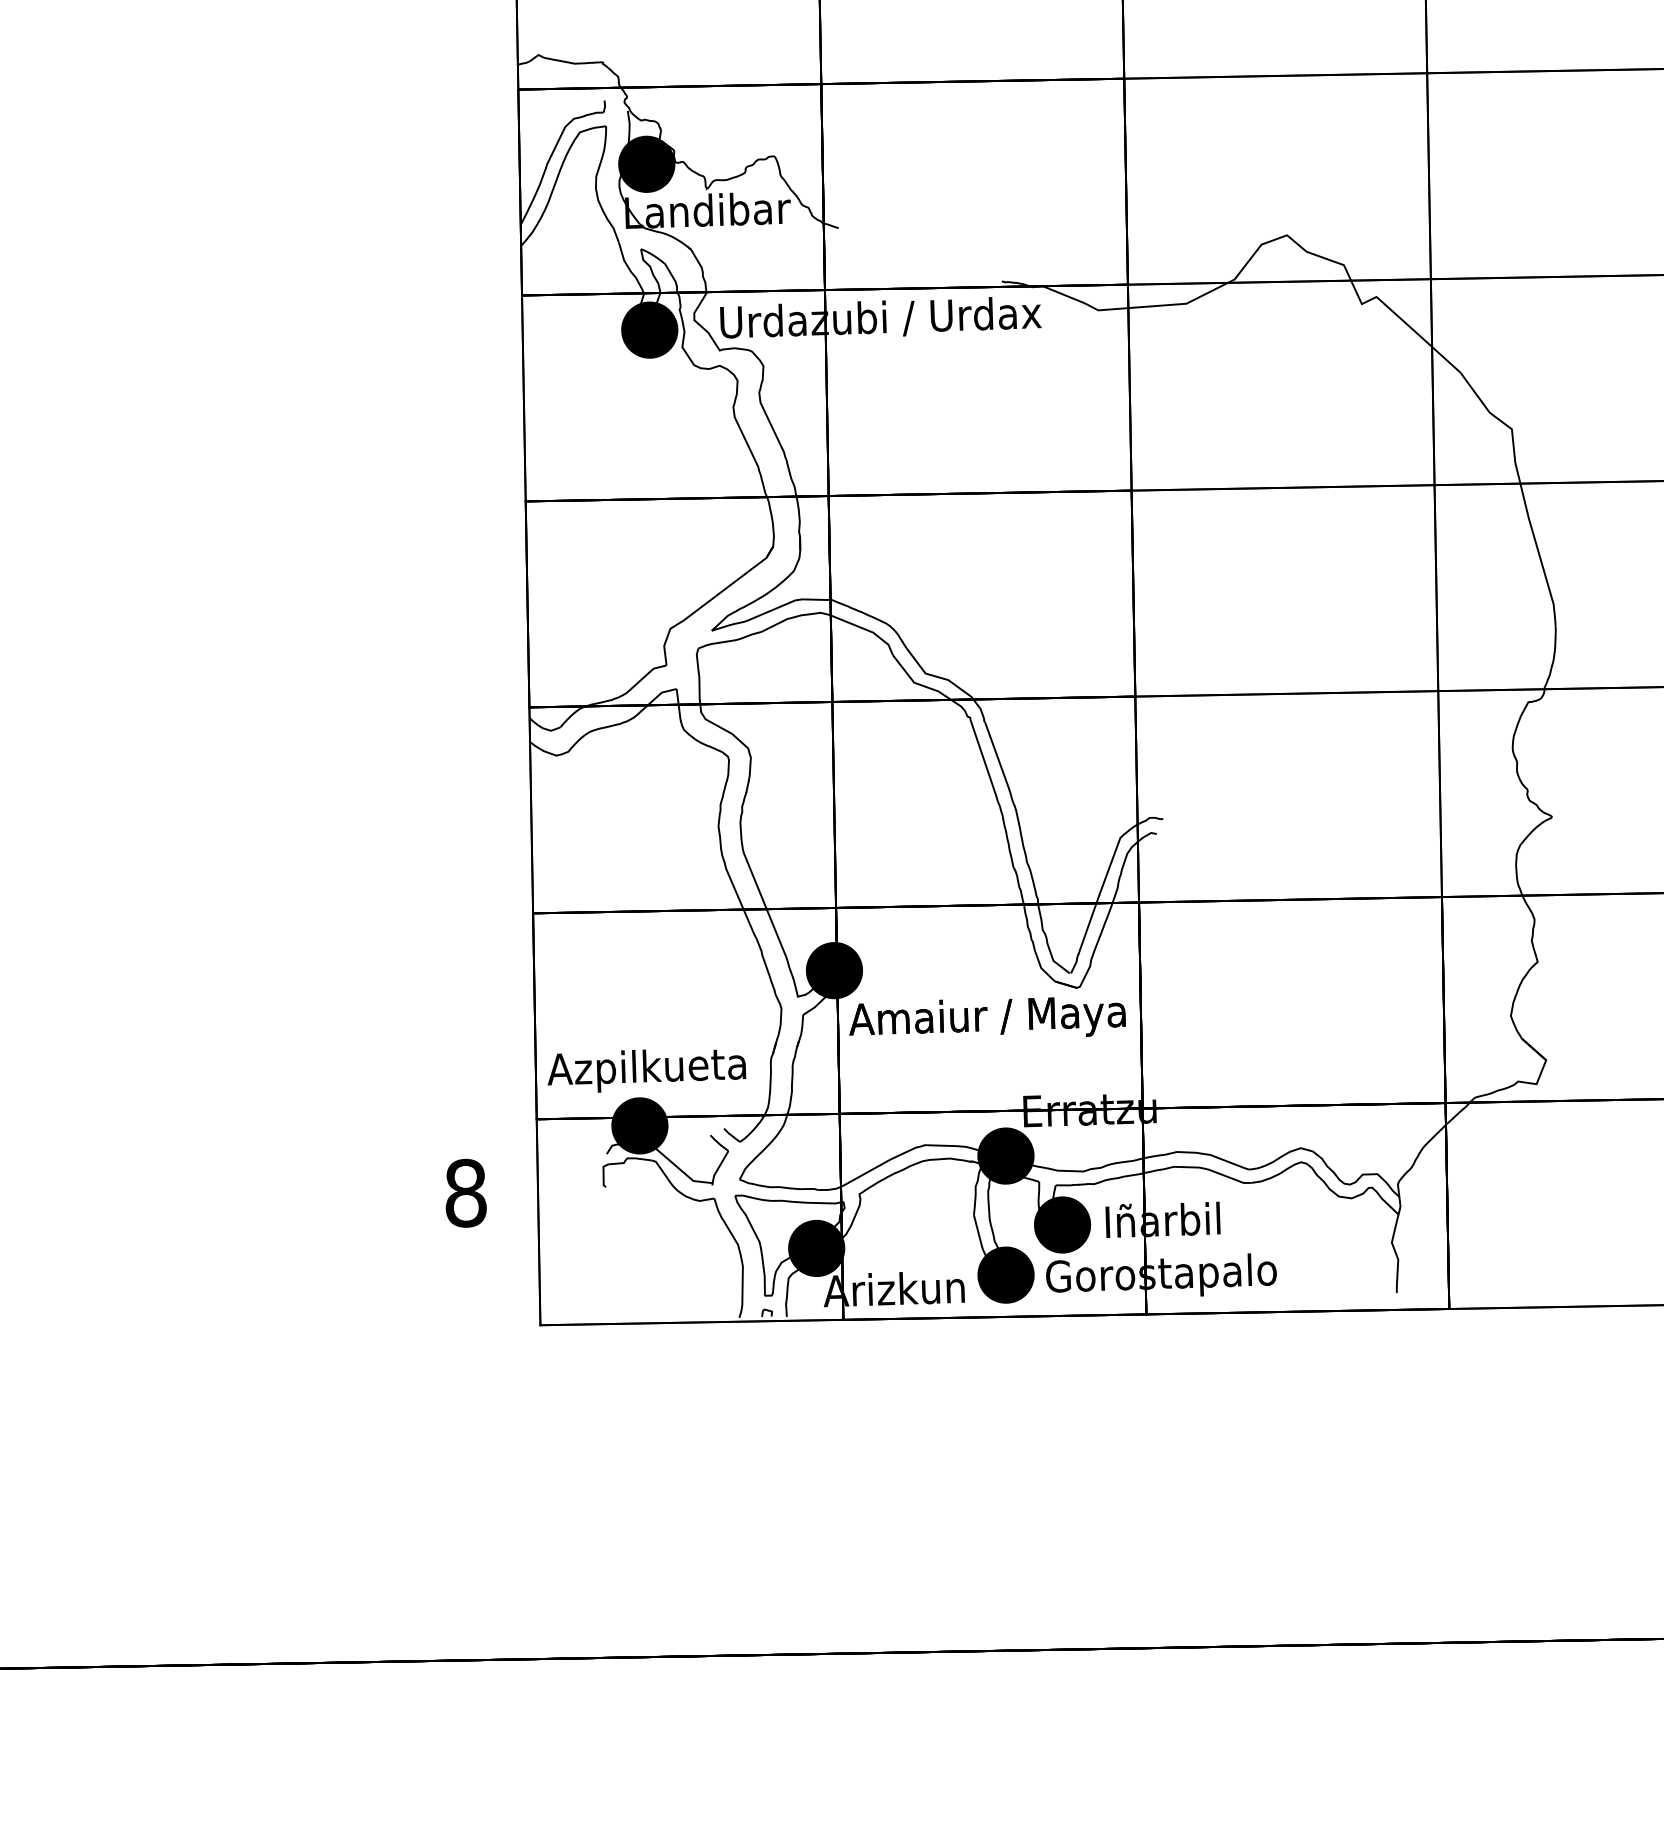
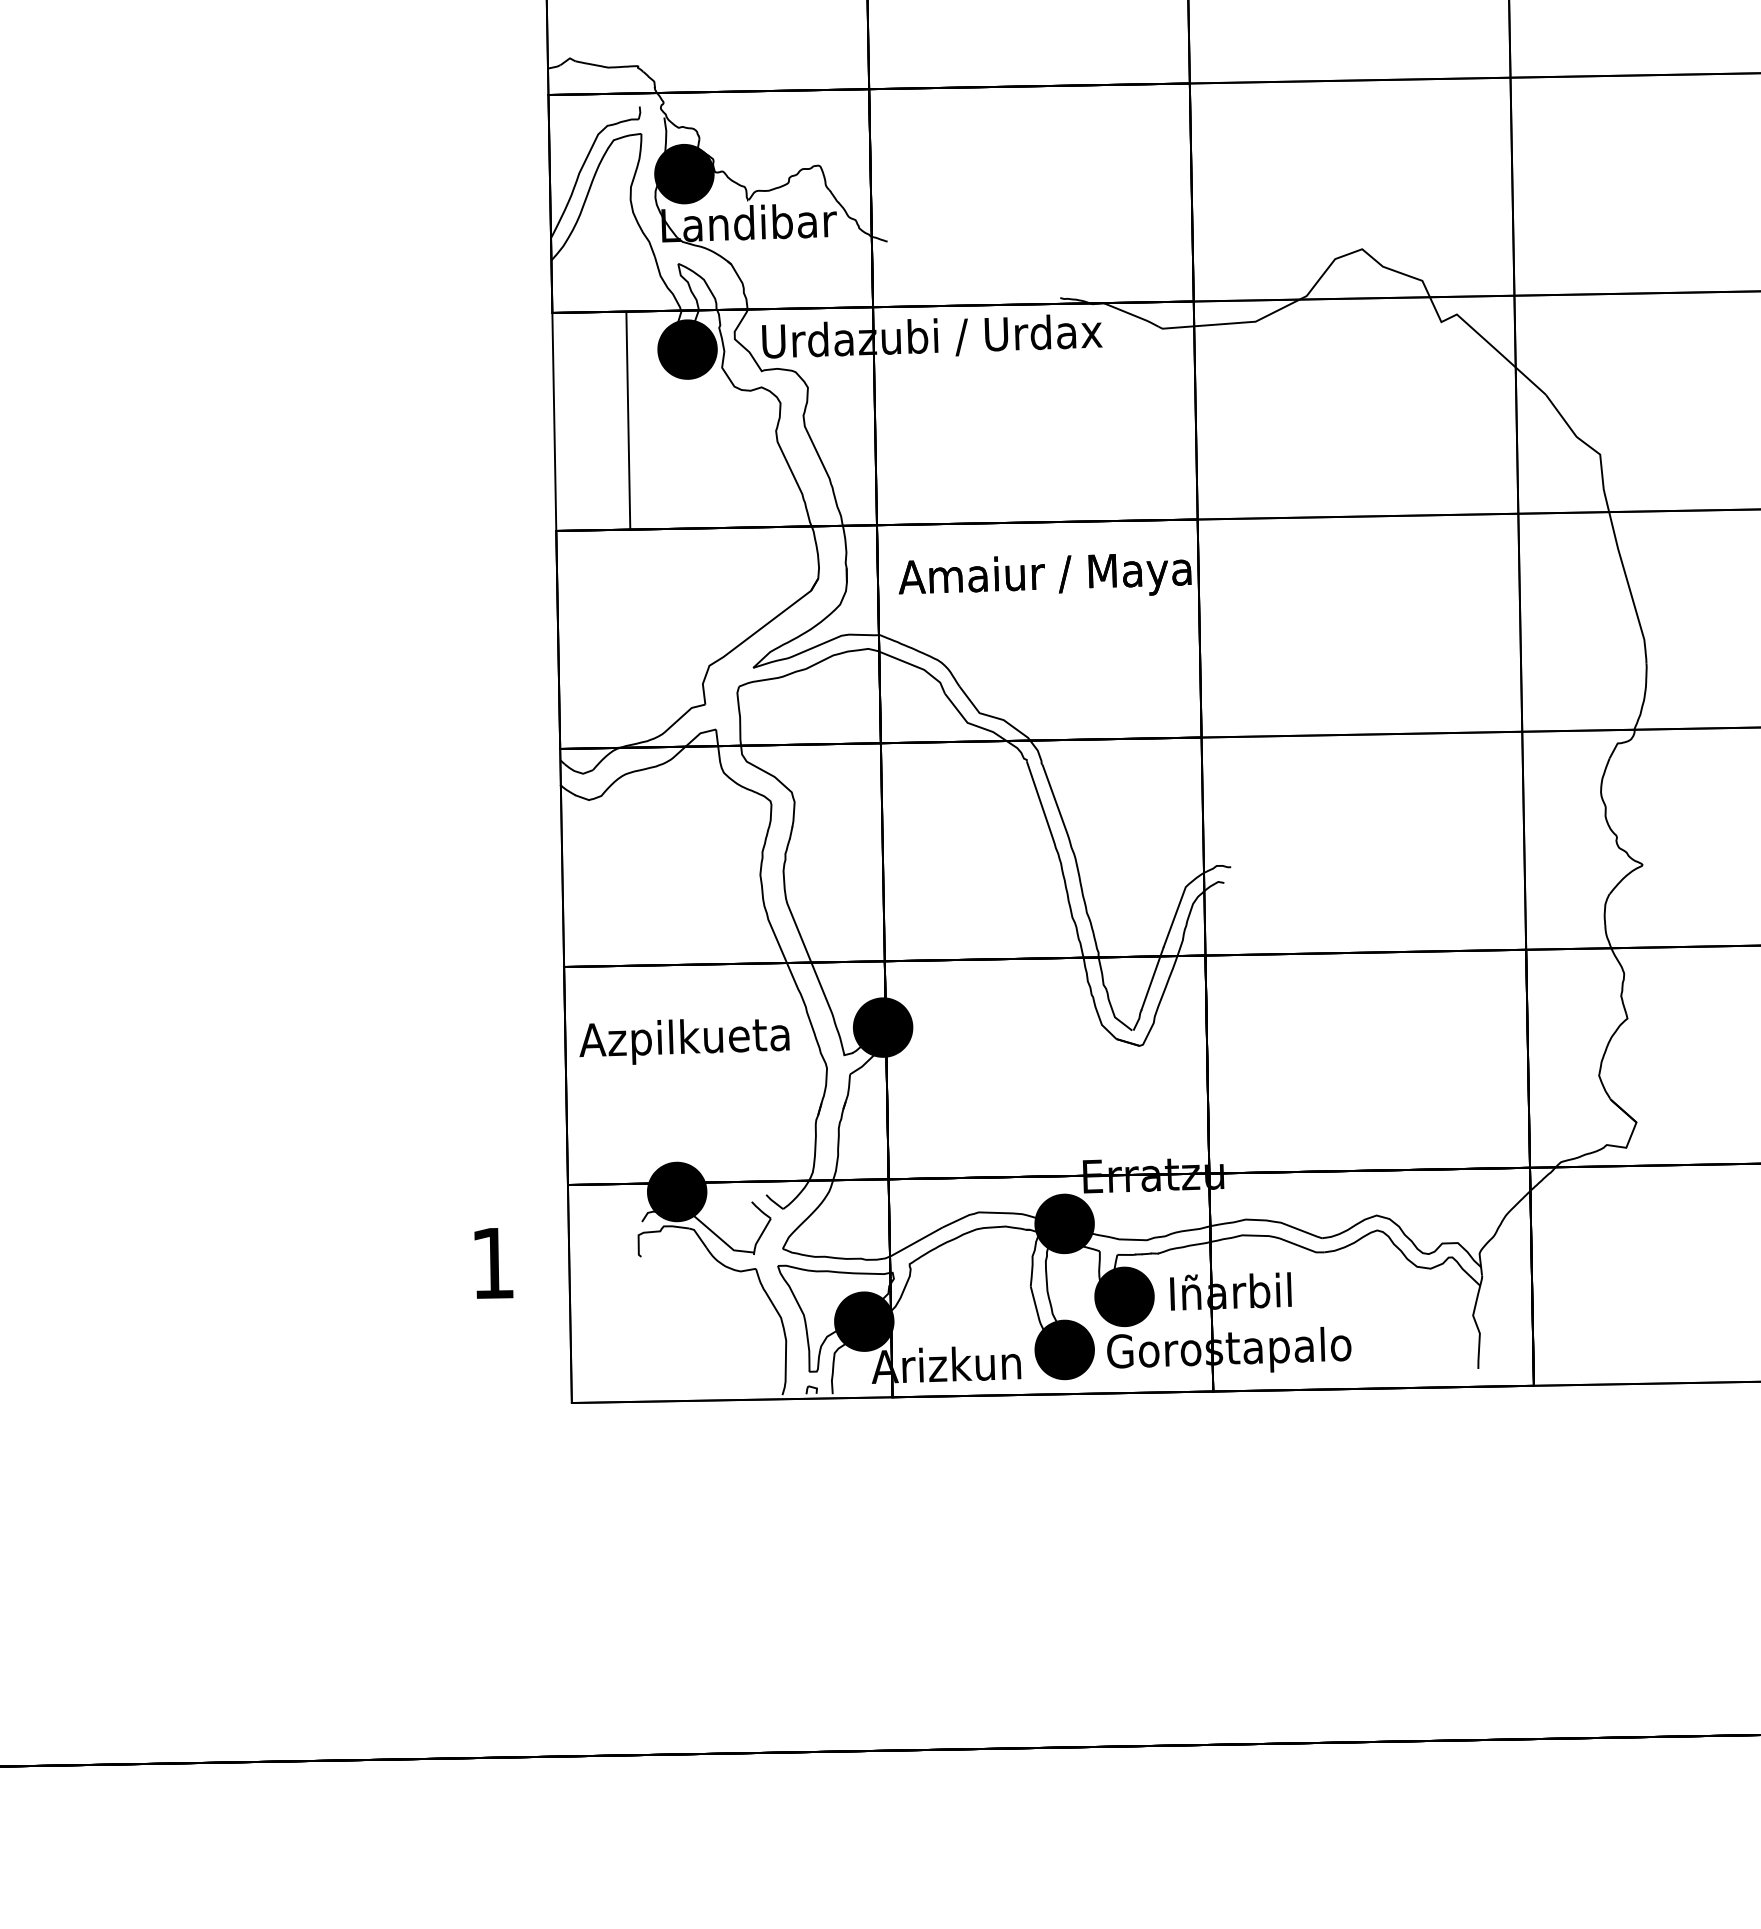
line: (524, 398) -> (628, 420), moved
text: (987, 1016) -> (1045, 574), moved
text: (646, 1070) -> (684, 1041), moved
text: (466, 1192) -> (493, 1262), 8 -> 1

